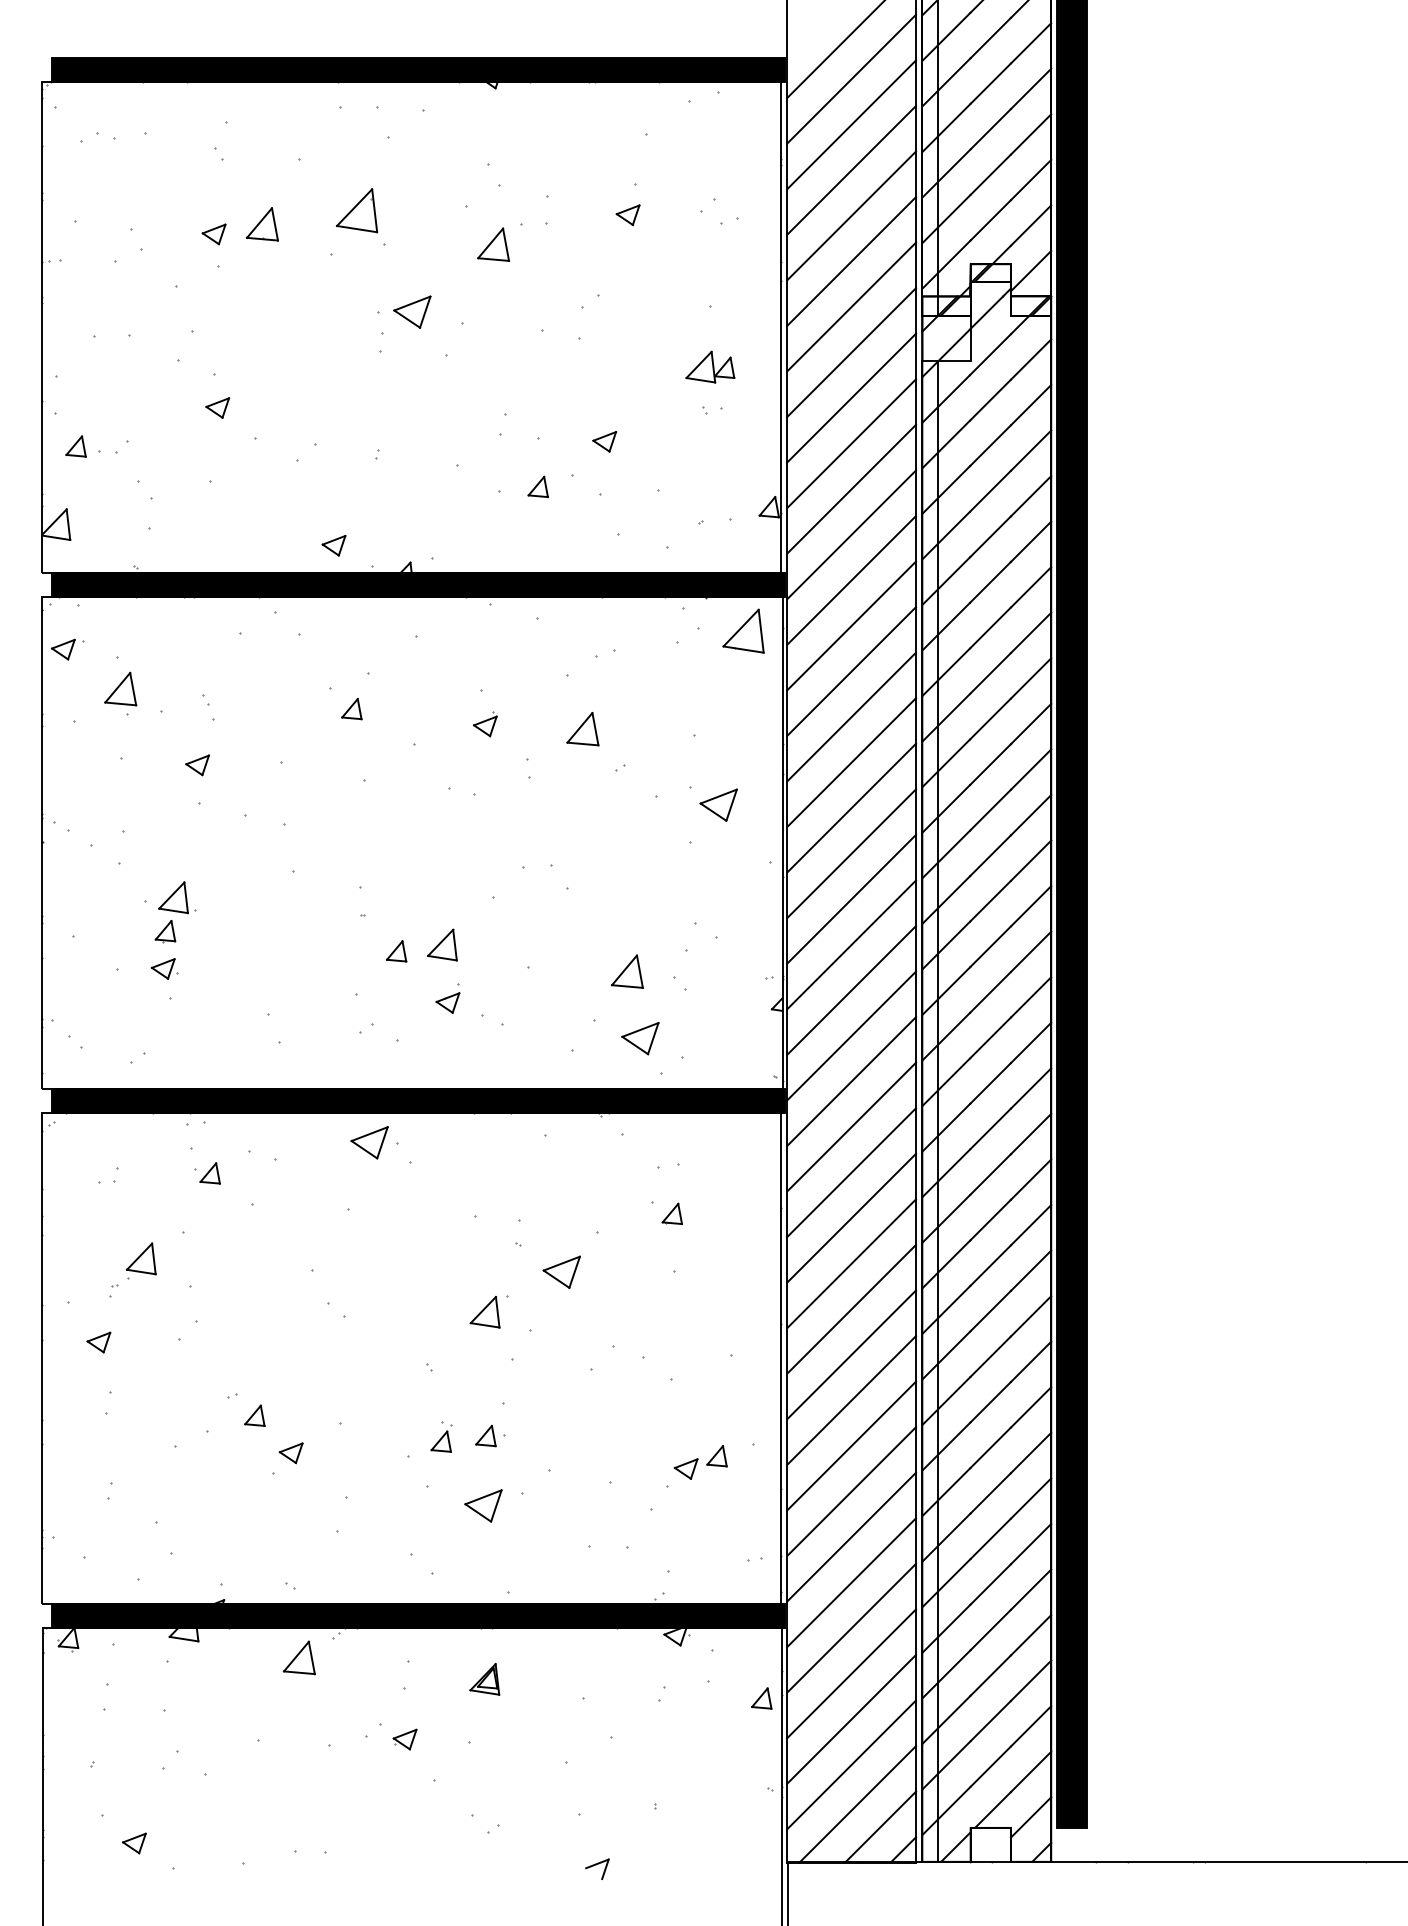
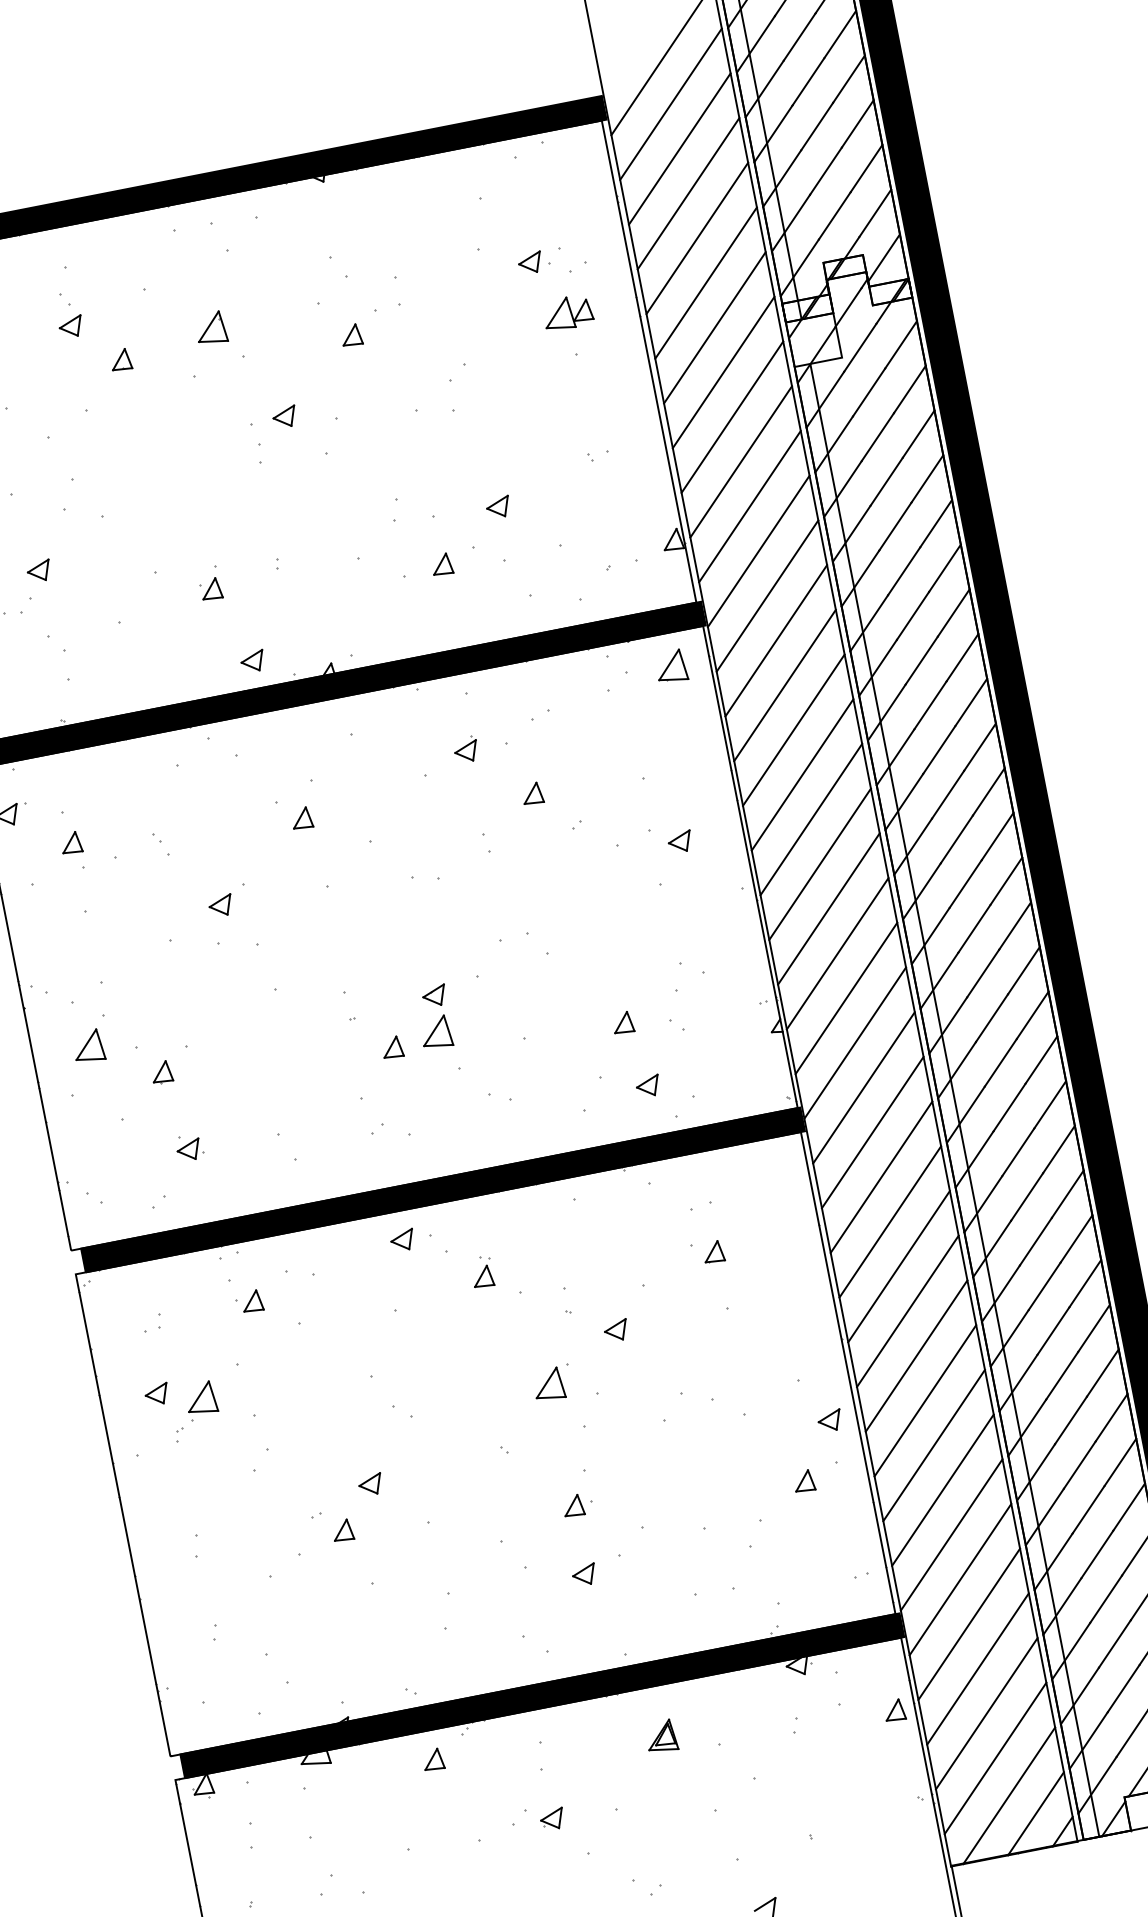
part: (356, 210) -> (210, 328), size x0.71
part: (627, 215) -> (529, 263), moved
part: (262, 224) -> (120, 360), size x0.62
part: (213, 234) -> (70, 327), moved
part: (493, 244) -> (351, 335), size x0.62
part: (412, 311) -> (284, 416), size x0.62
part: (710, 366) -> (568, 312), moved
part: (217, 407) -> (38, 570), moved
part: (306, 466) -> (210, 589), added
part: (743, 631) -> (671, 666), size x0.71
part: (120, 688) -> (70, 842), size x0.62
part: (485, 724) -> (466, 749), moved
part: (582, 729) -> (532, 794), size x0.62
part: (197, 765) -> (220, 906), moved
part: (718, 804) -> (680, 841), size x0.62
part: (173, 897) -> (88, 1046), moved
part: (164, 968) -> (190, 1149), moved
part: (627, 971) -> (622, 1022), size x0.62
part: (447, 1002) -> (434, 995), moved
part: (639, 1038) -> (647, 1086), size x0.62
part: (369, 1142) -> (402, 1240), size x0.62
part: (561, 1272) -> (616, 1331), size x0.62
part: (98, 1342) -> (156, 1394), moved
part: (441, 1436) -> (482, 1271), moved
part: (290, 1453) -> (370, 1485), moved
part: (685, 1468) -> (829, 1420), moved
part: (483, 1505) -> (584, 1574), size x0.62
part: (299, 1658) -> (433, 1760), size x0.62
part: (484, 1679) -> (661, 1736), moved

